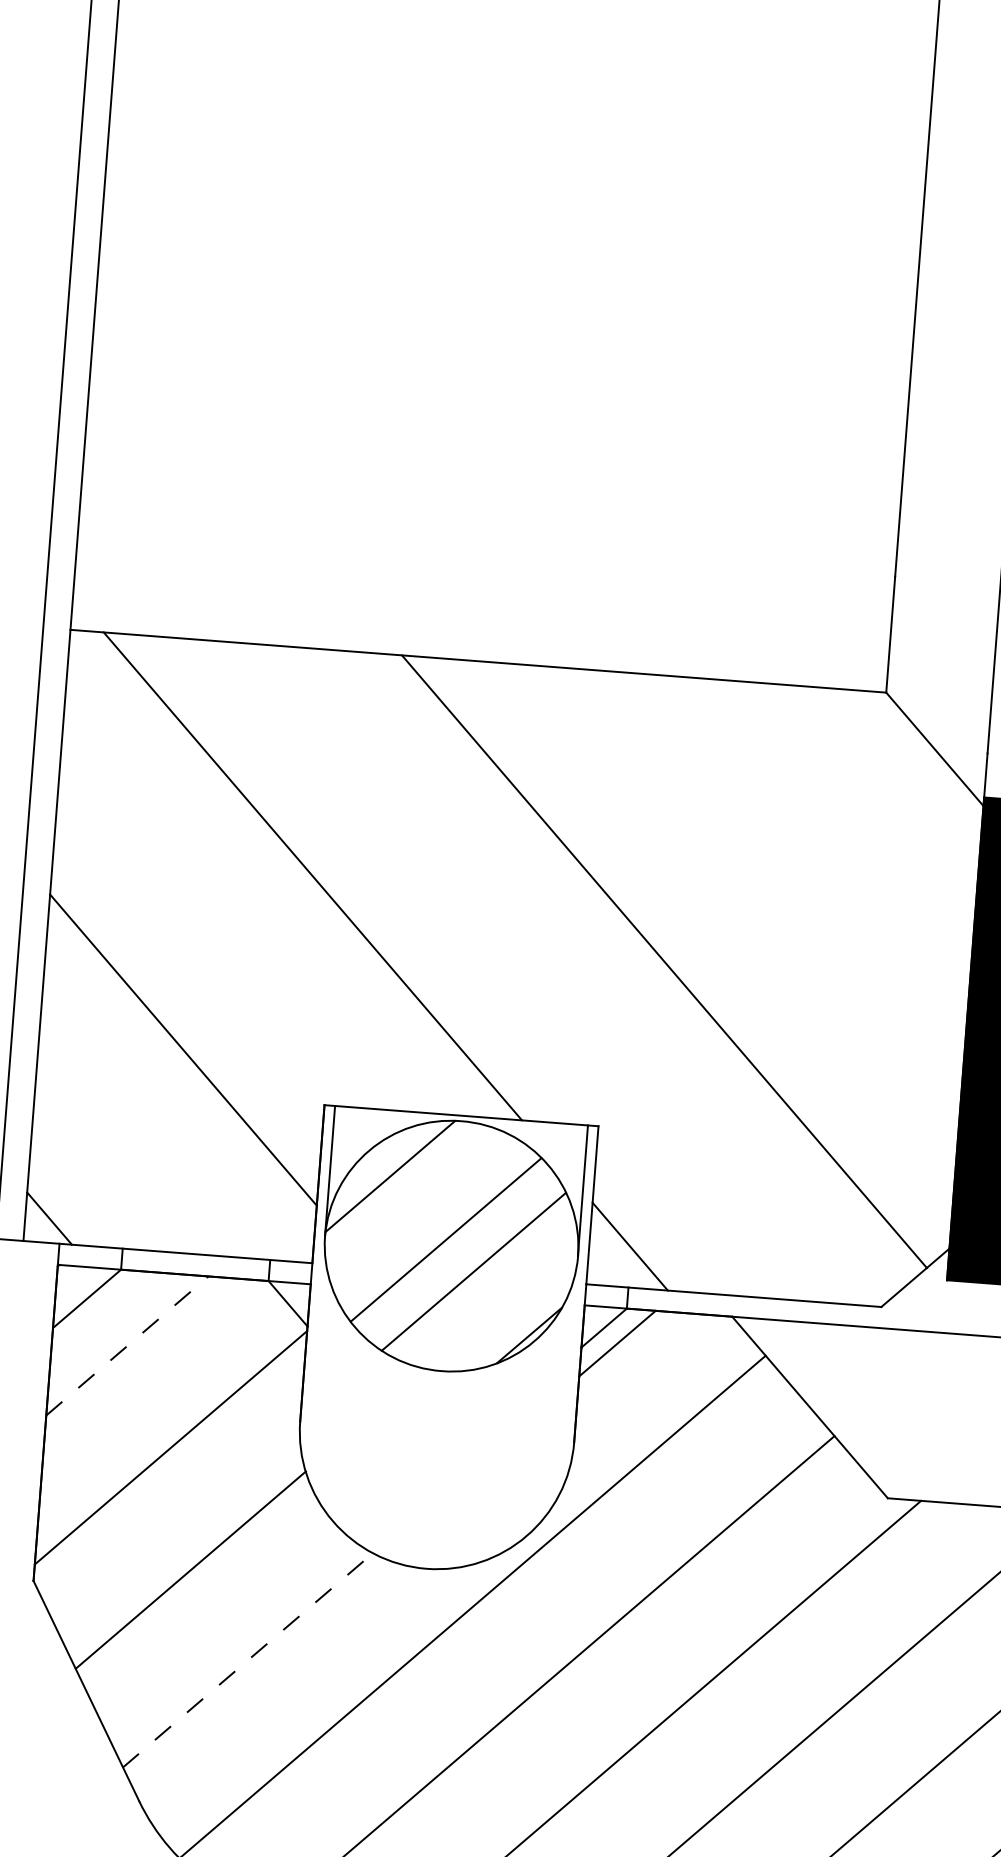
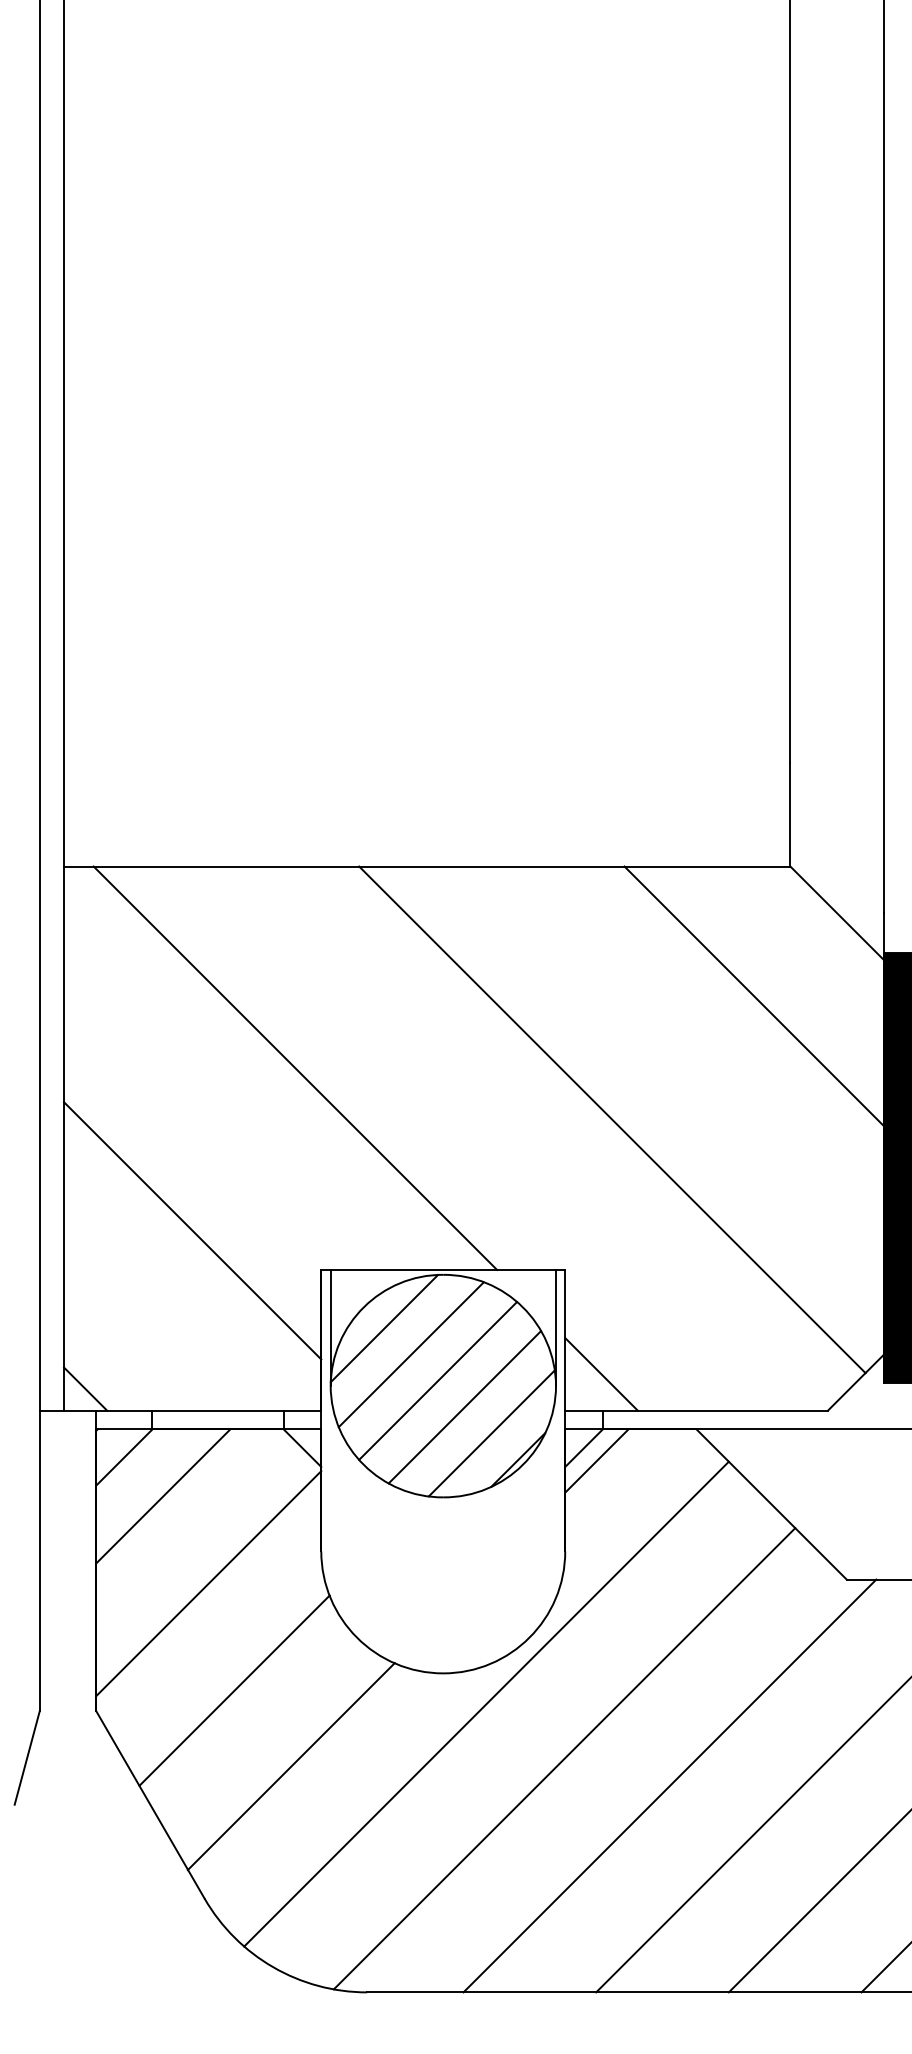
line: (834, 835) -> (754, 996), added
line: (417, 1207) -> (410, 1354), added
line: (501, 1303) -> (491, 1433), added
line: (127, 1345) -> (163, 1496), dashed -> solid
line: (248, 1660) -> (291, 1766), dashed -> solid

